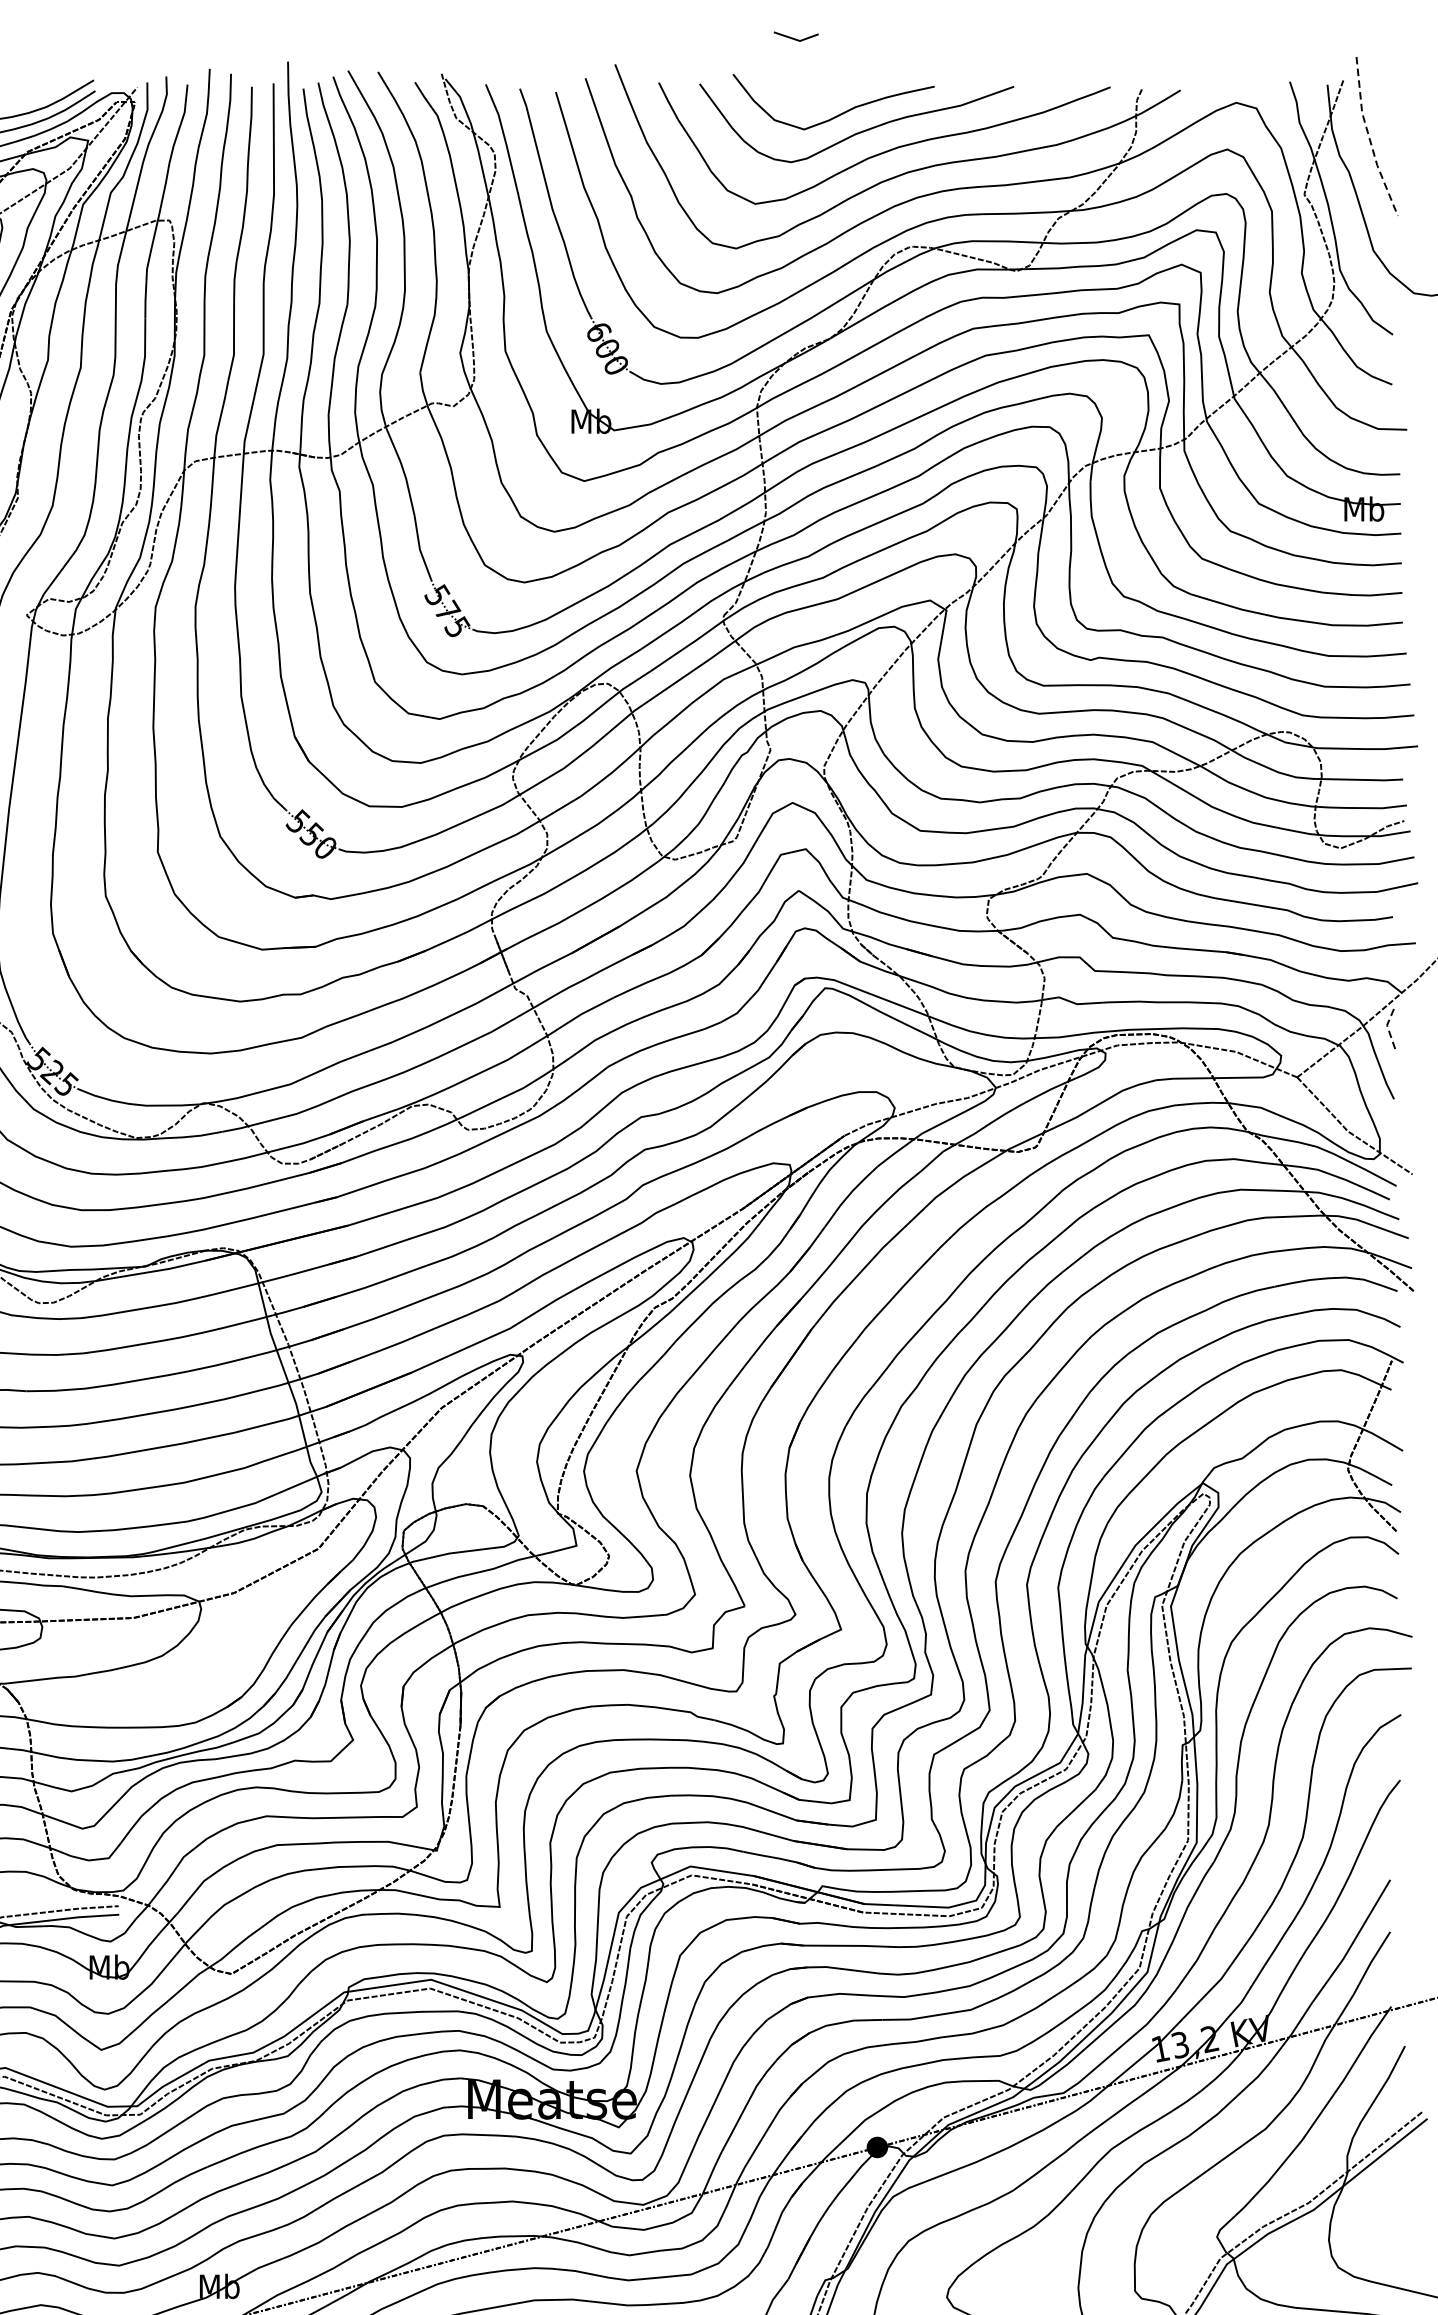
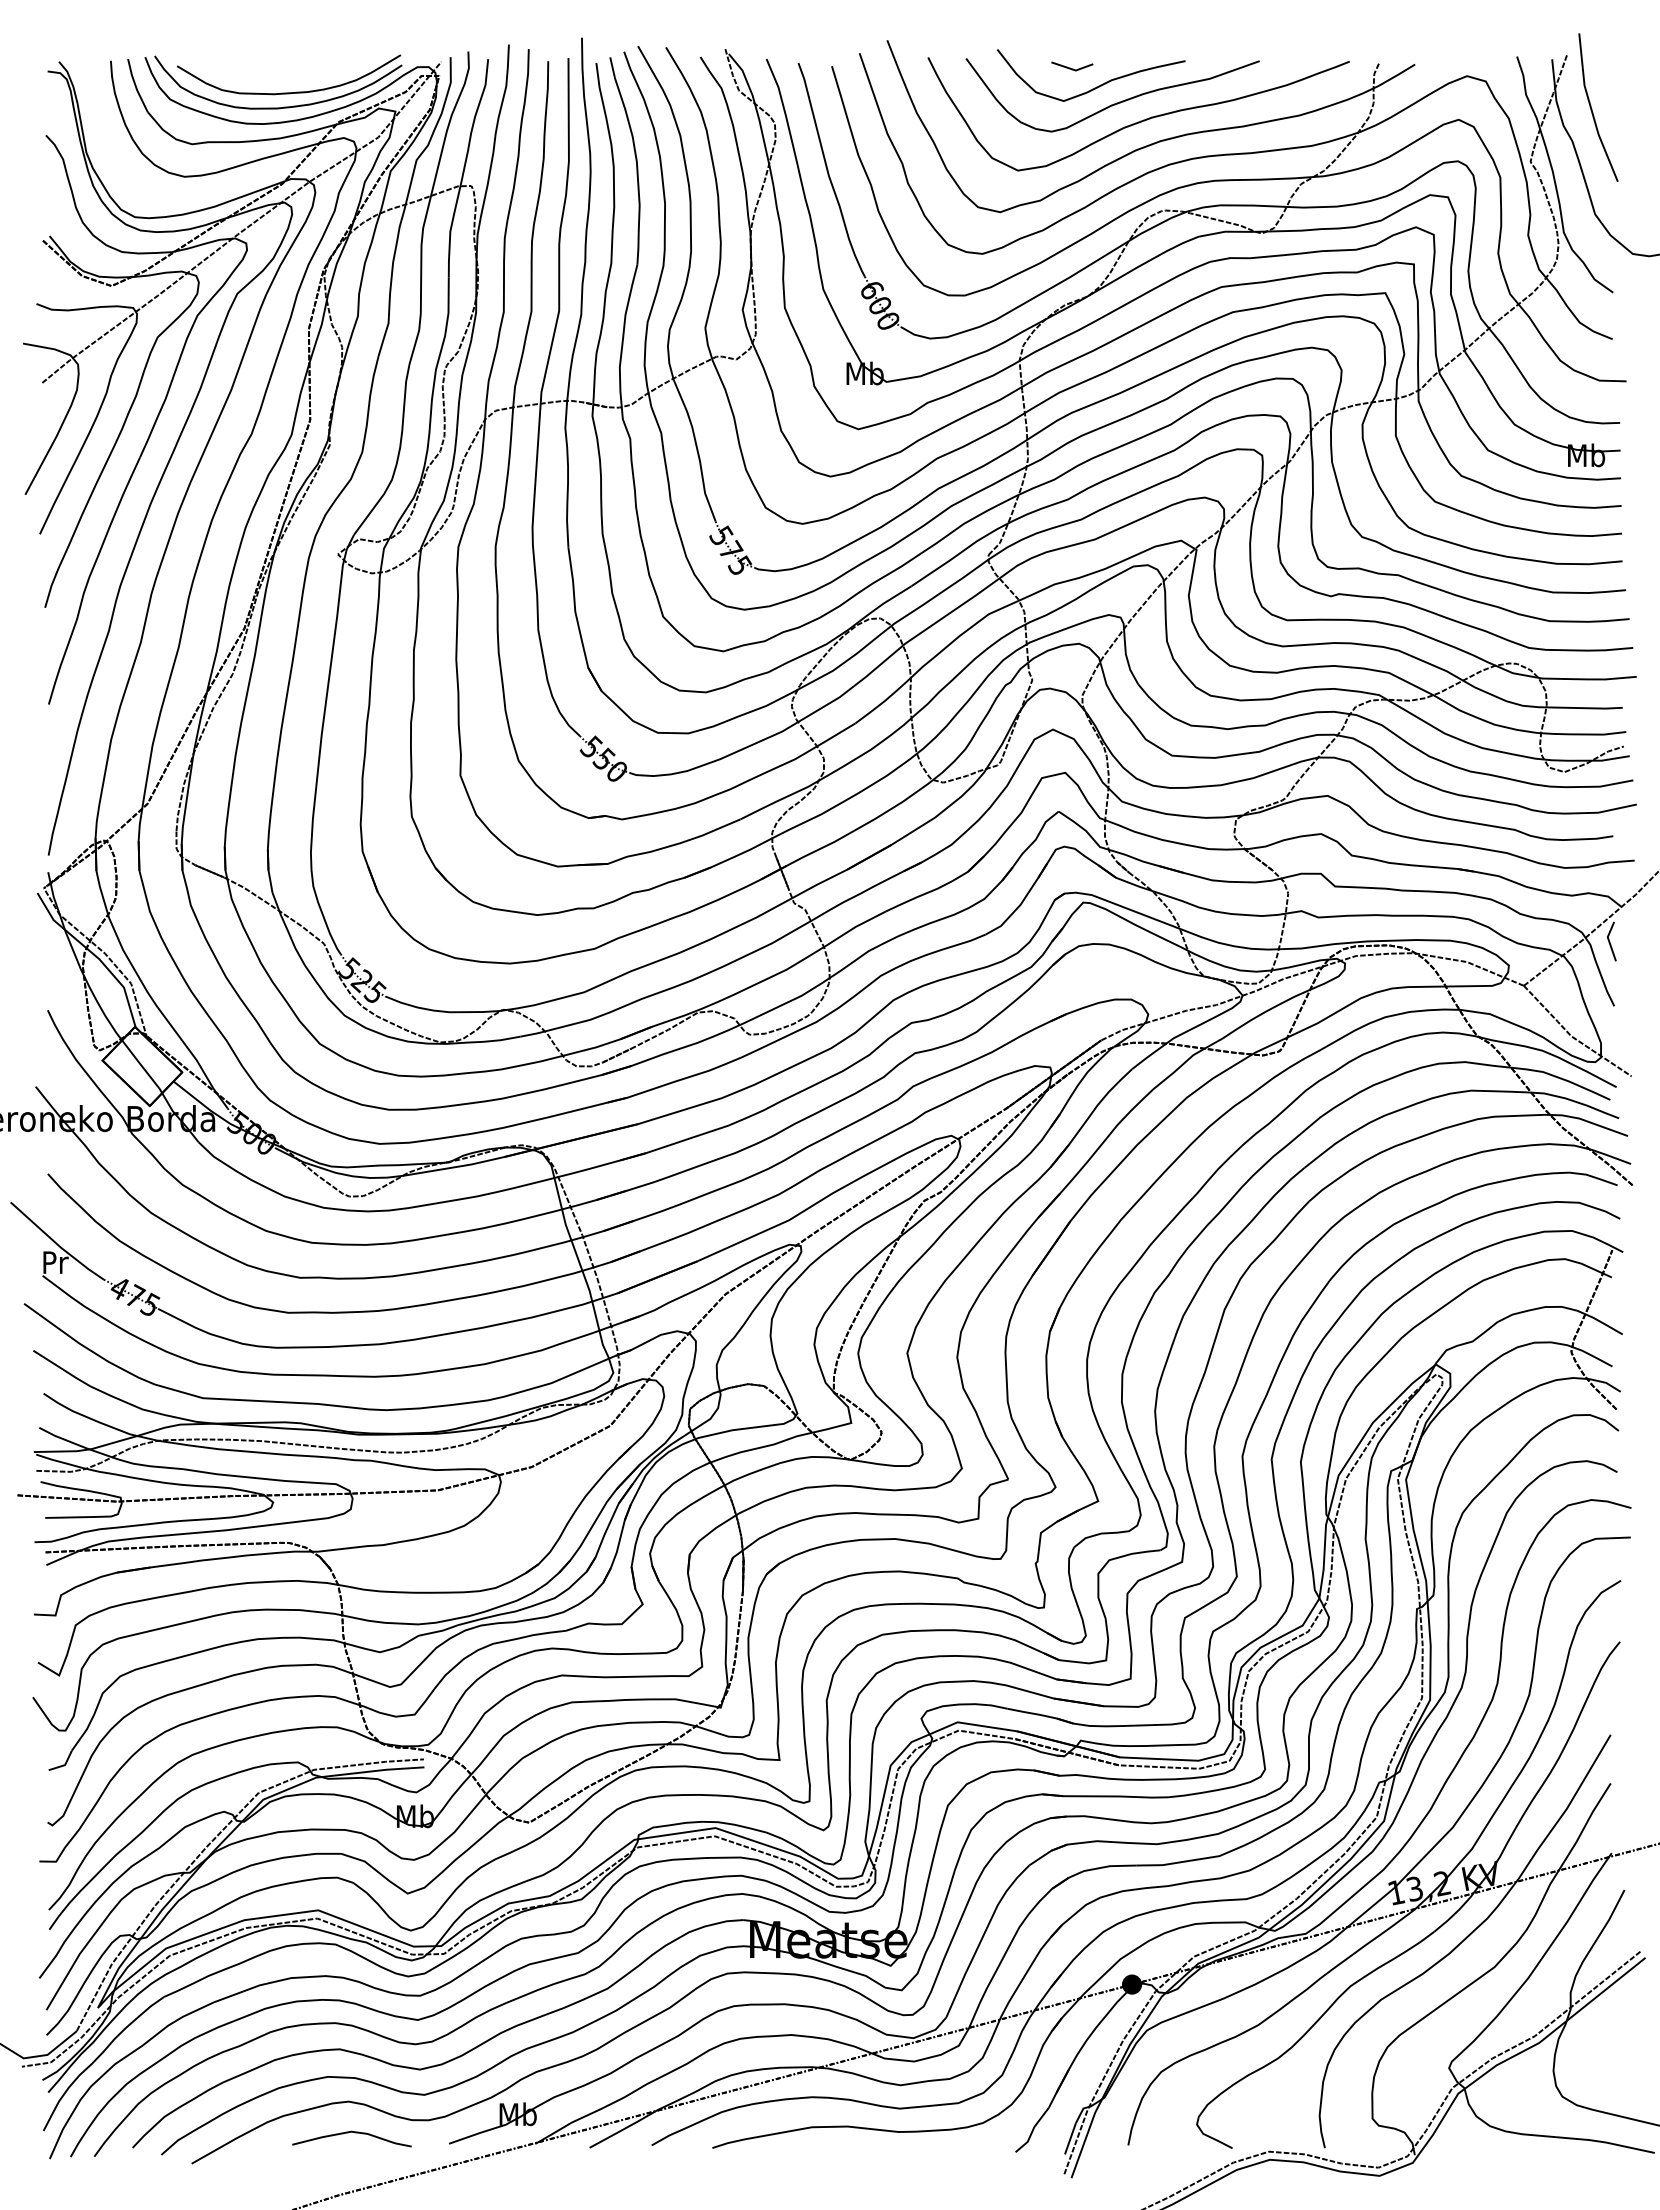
line: (796, 38) -> (1072, 68), moved
line: (1369, 138) -> (1591, 109), dashed -> solid
line: (1388, 1028) -> (1609, 940), dashed -> solid

